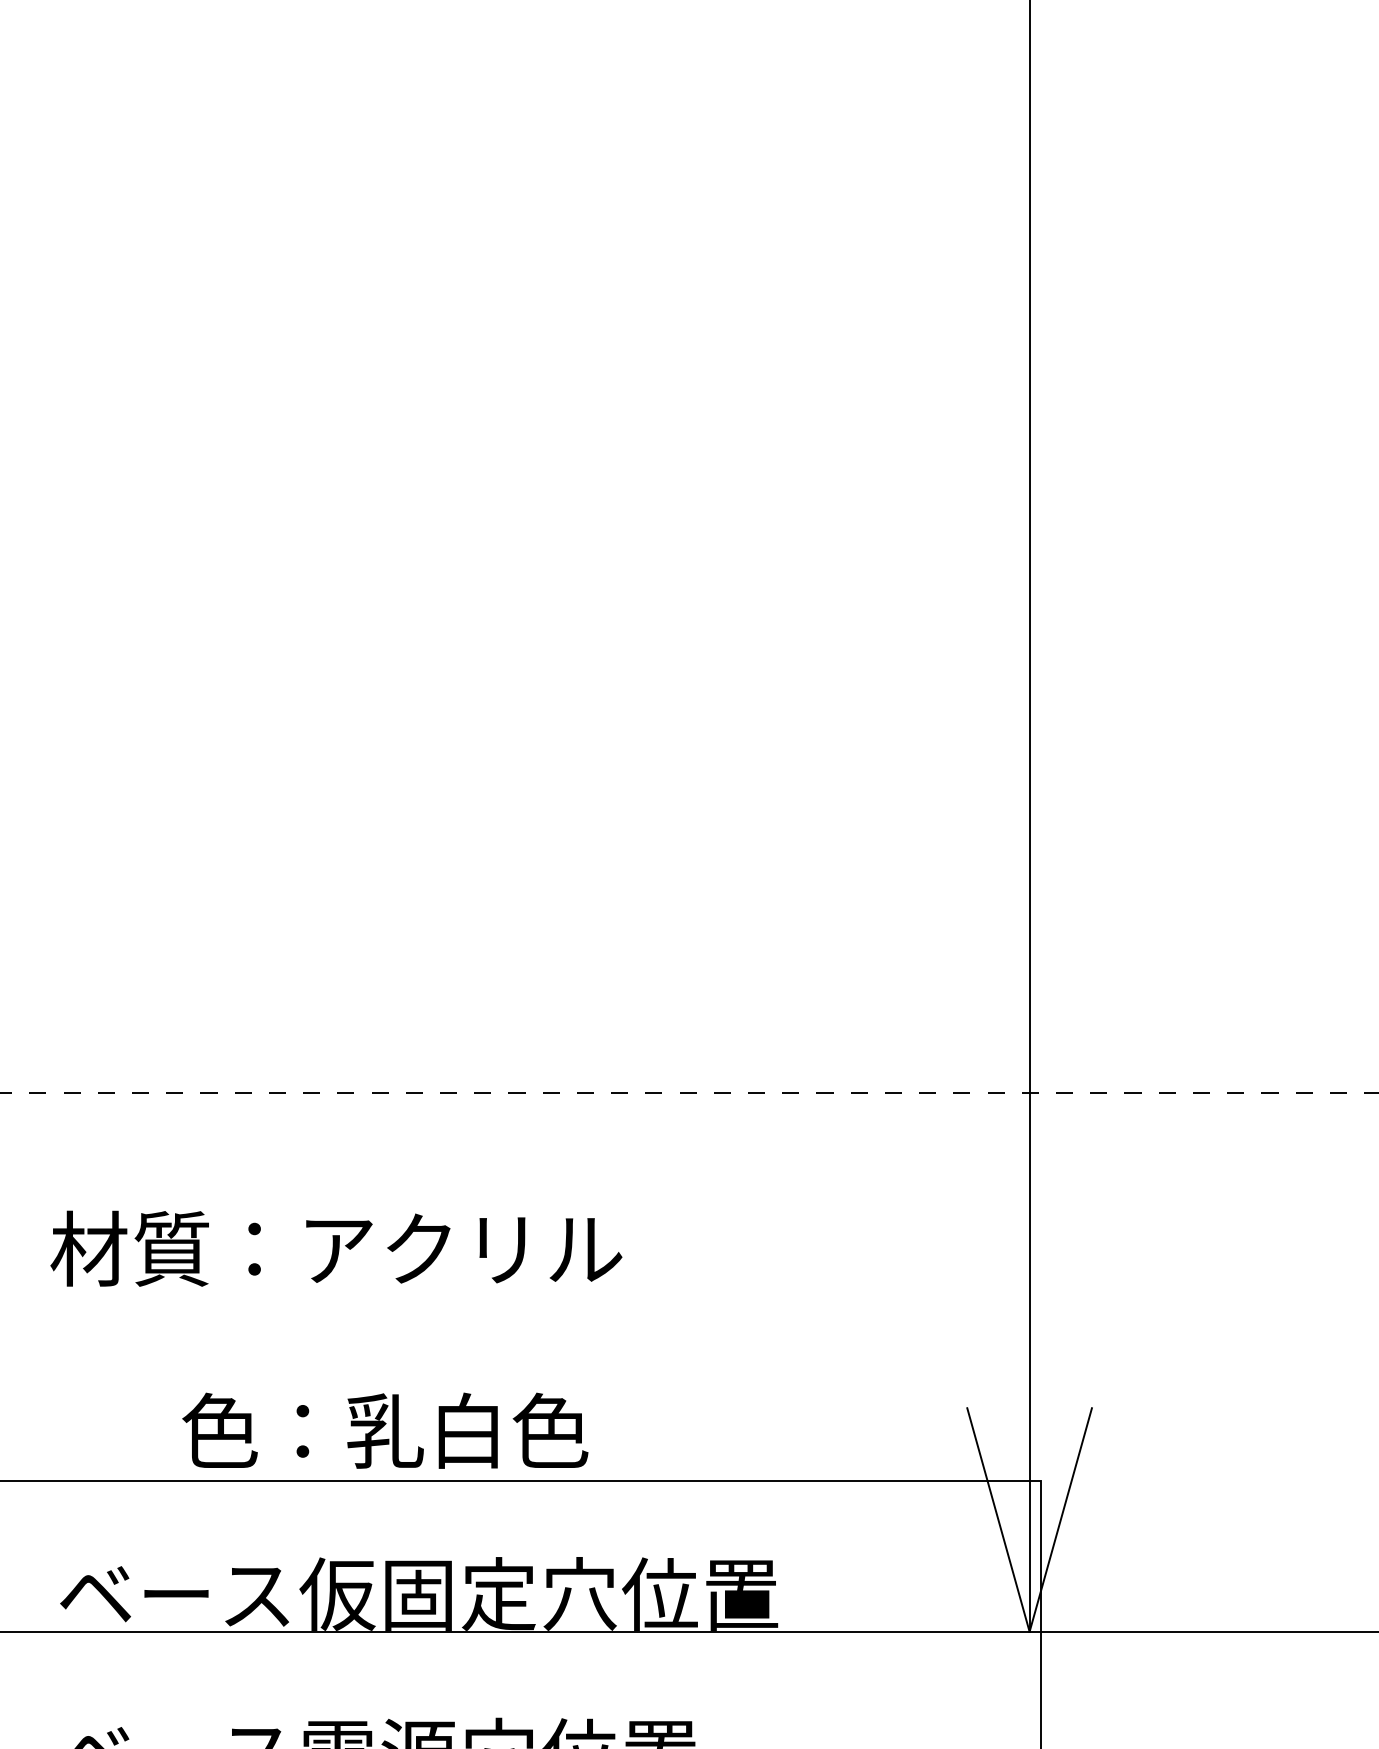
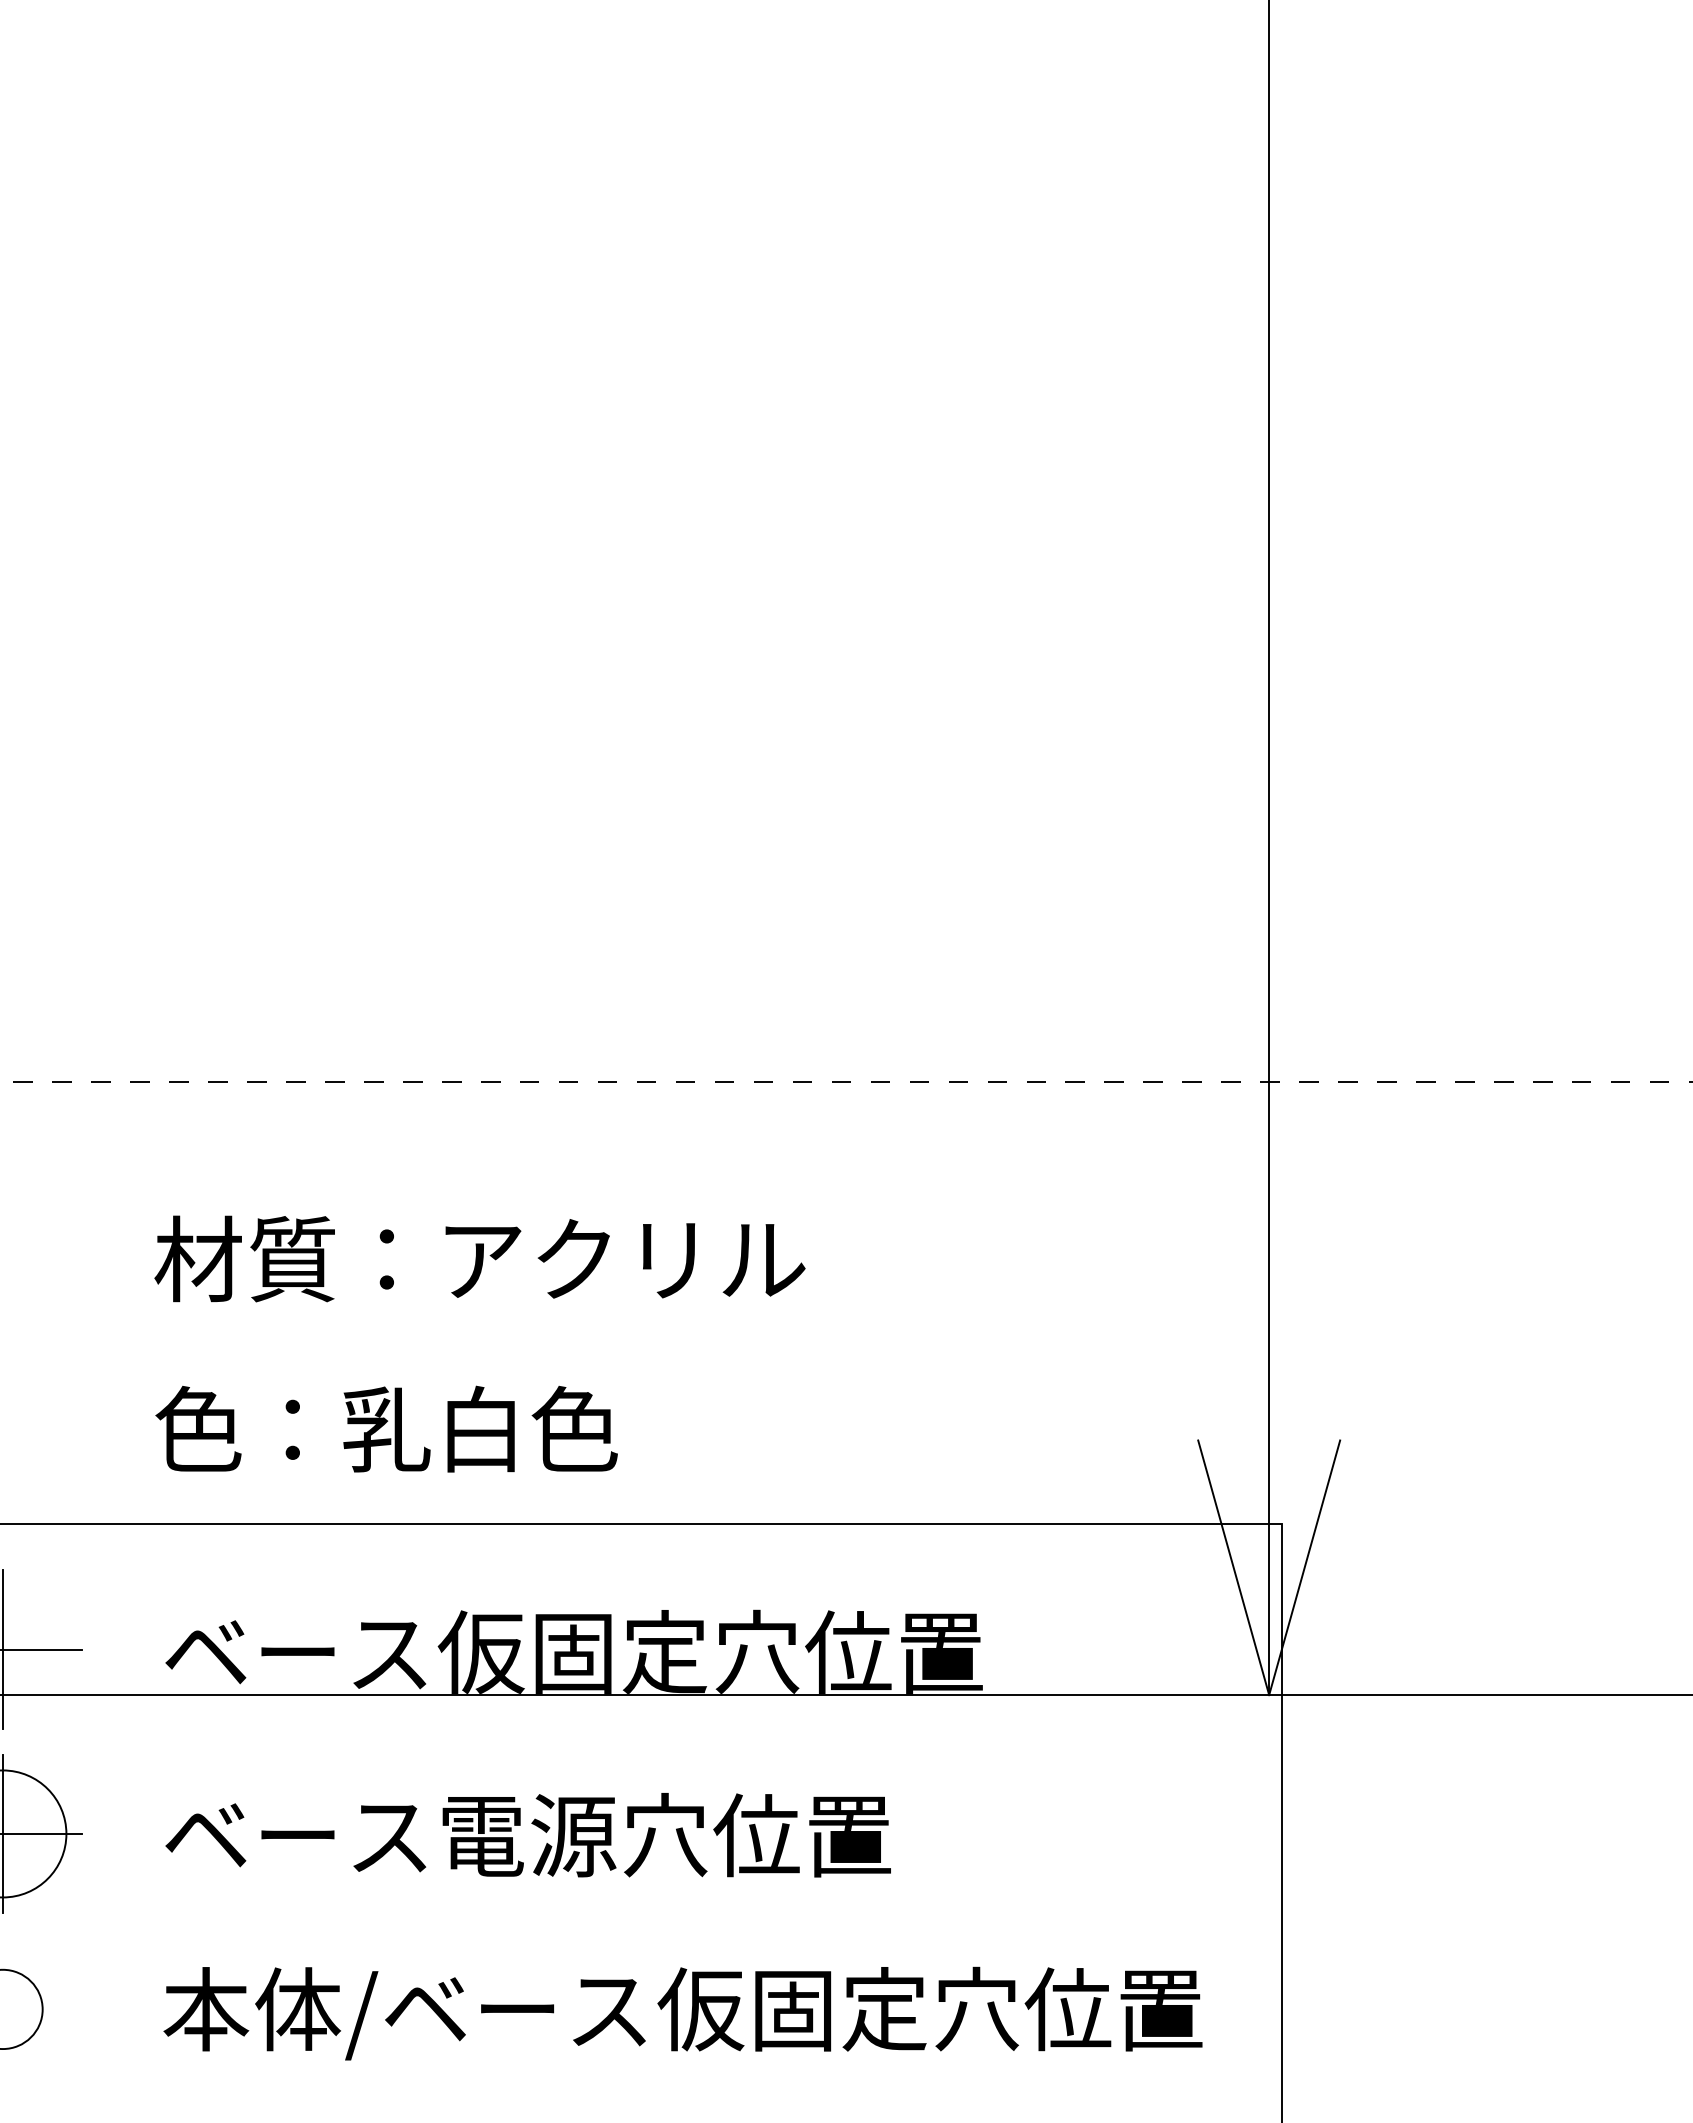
text: (385, 1430) -> (386, 1428), moved

